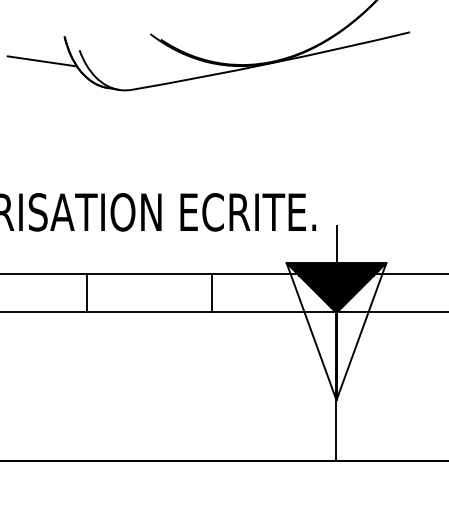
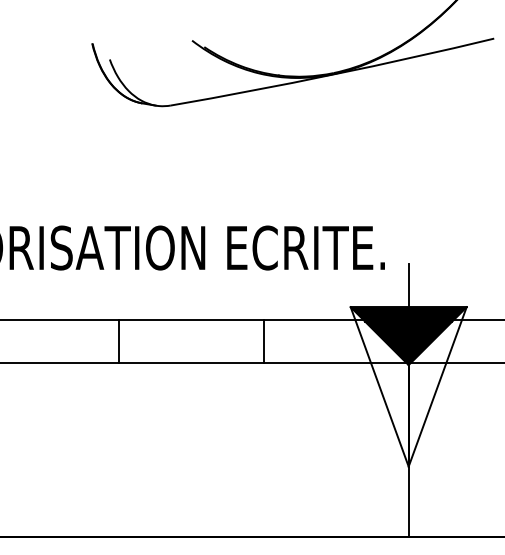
line: (41, 61) -> (65, 72), removed

